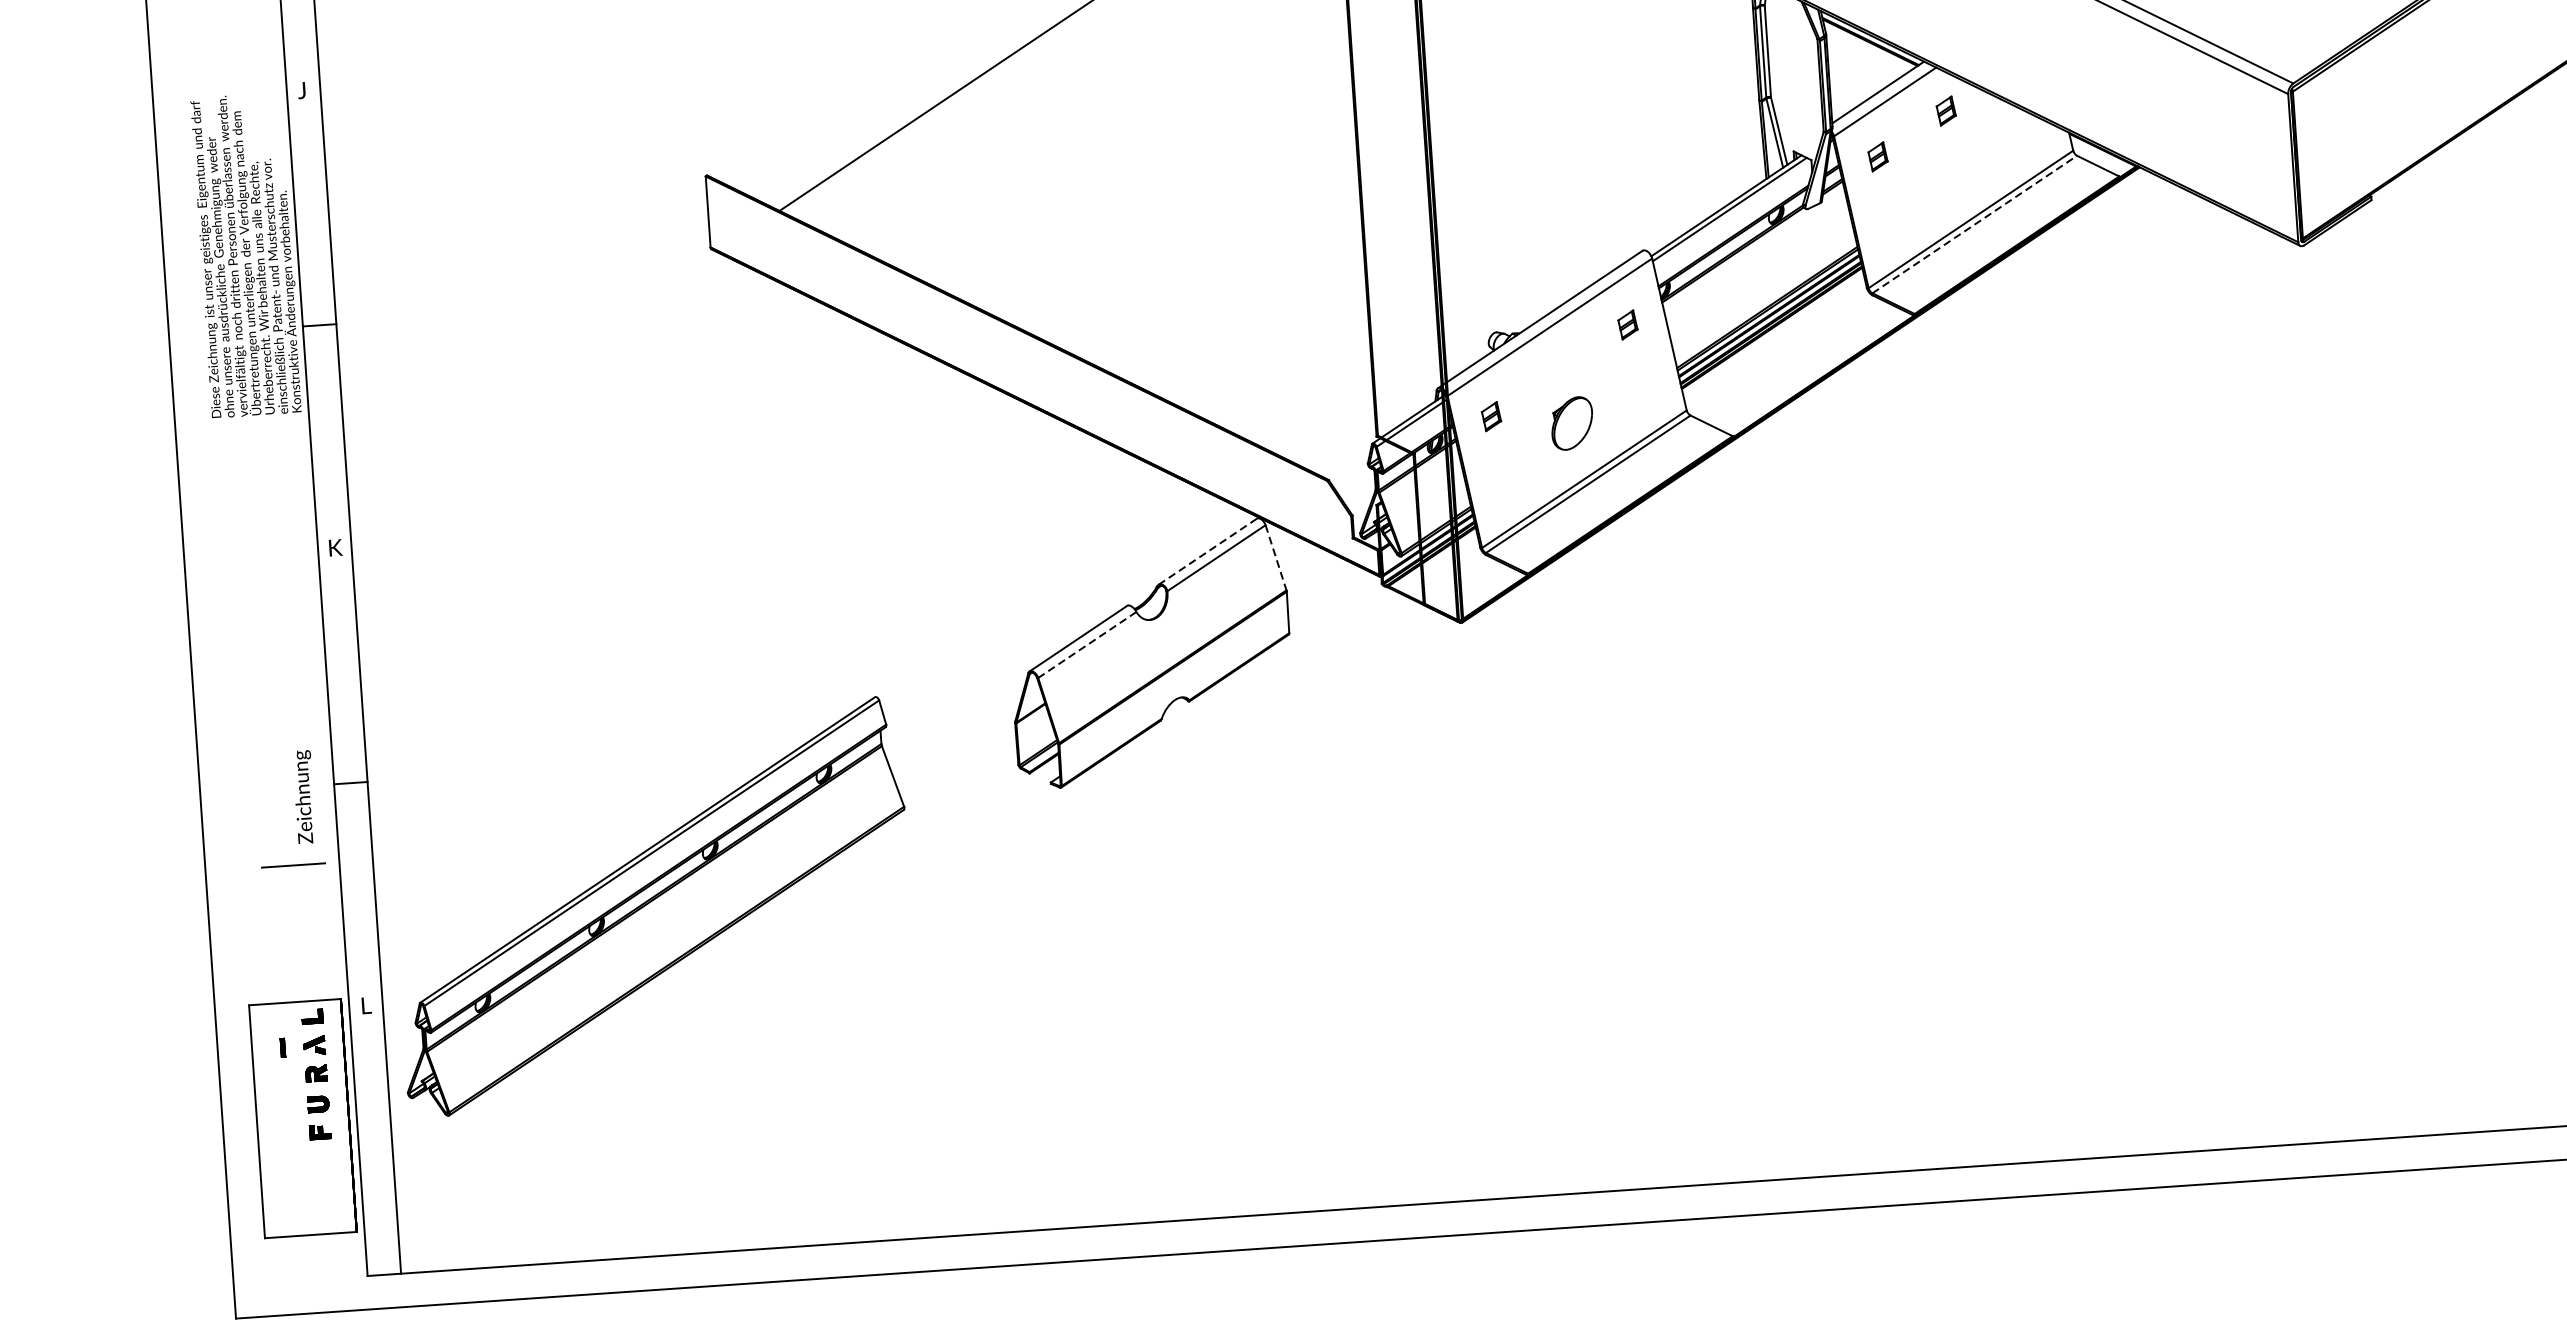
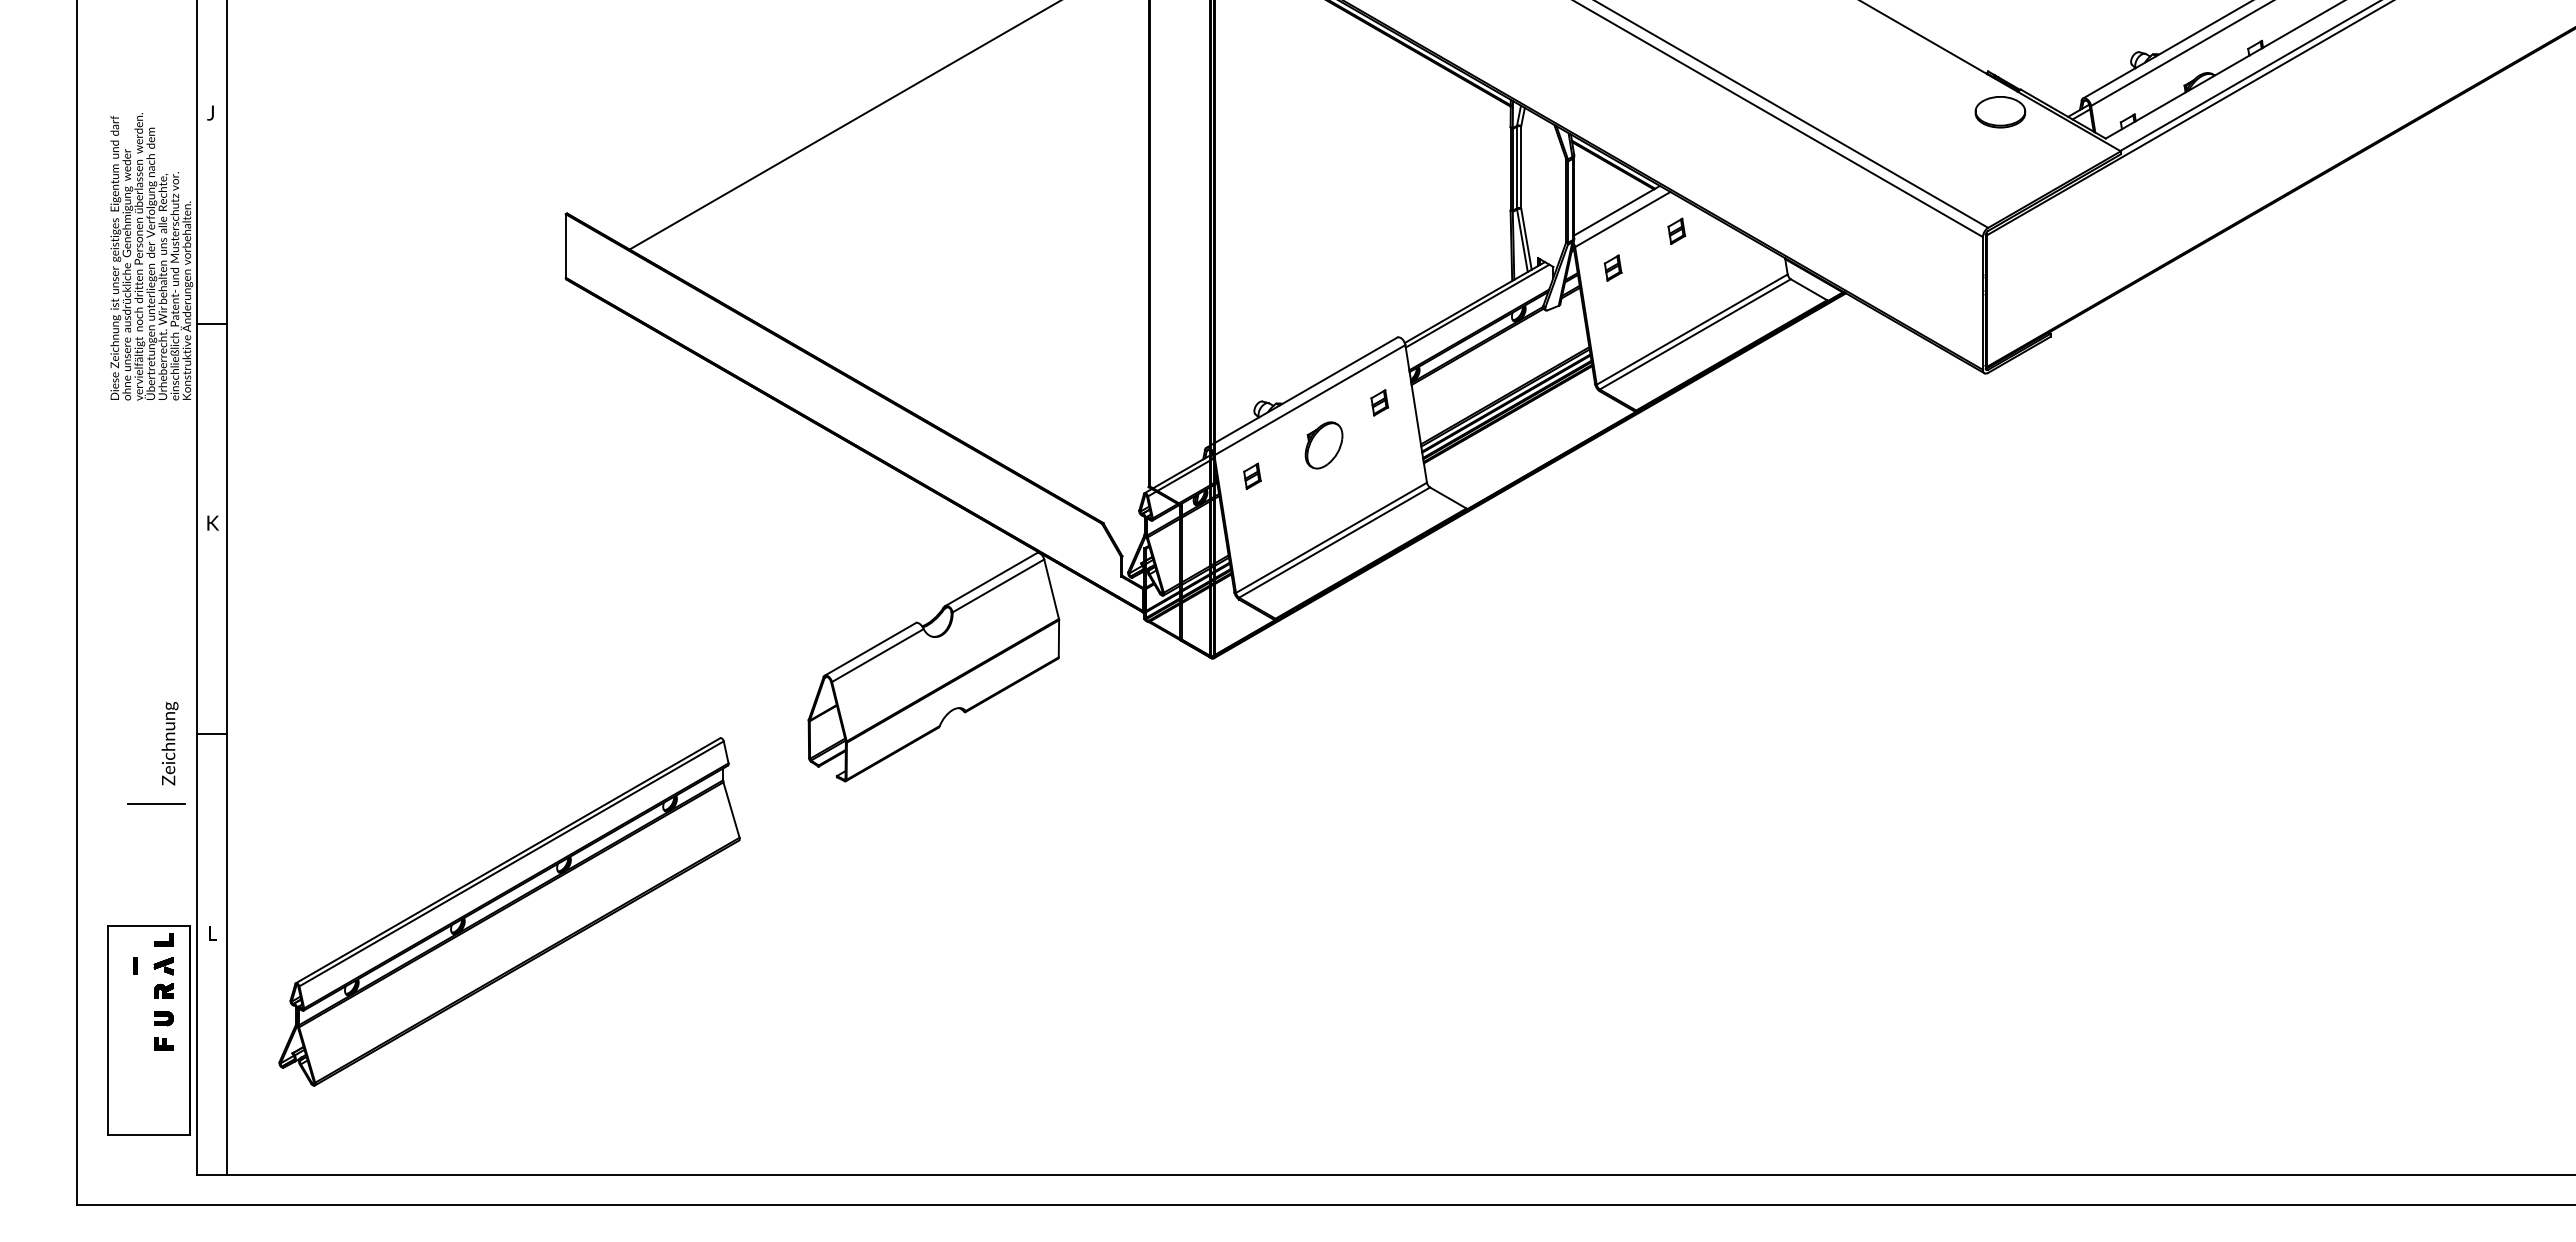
line: (1974, 224) -> (1695, 334), dashed -> solid
part: (1571, 423) -> (1323, 445), moved
line: (1207, 551) -> (990, 579), dashed -> solid
line: (1275, 558) -> (1051, 589), dashed -> solid
line: (1086, 644) -> (877, 655), dashed -> solid
part: (653, 906) -> (509, 911), moved

